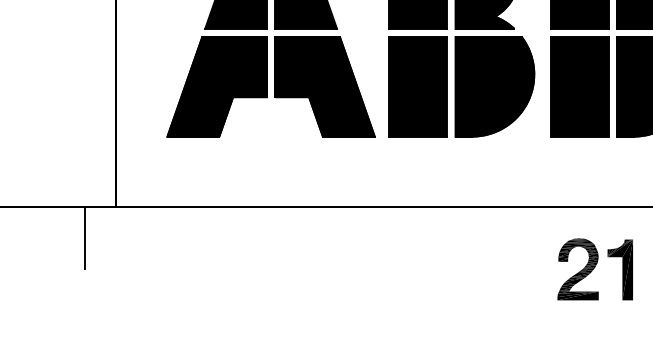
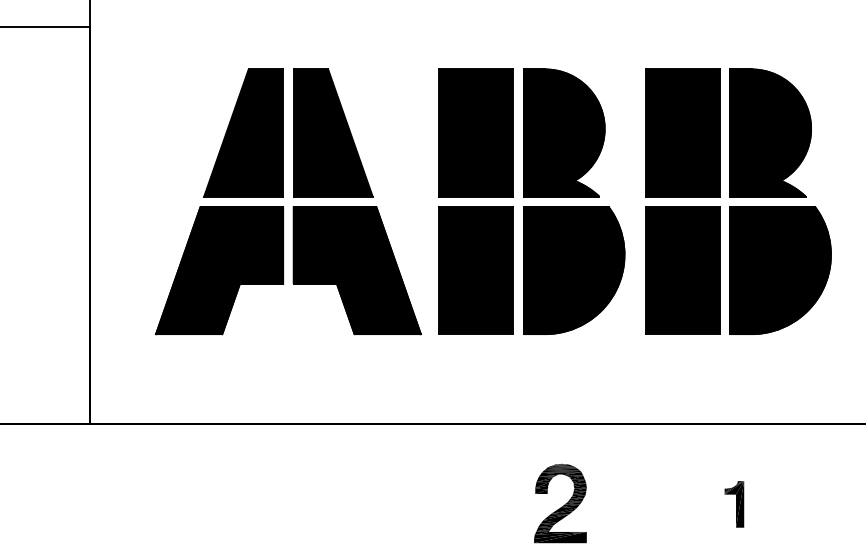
line: (84, 237) -> (50, 463), removed
part: (578, 269) -> (560, 503), moved
part: (620, 270) -> (734, 504), size x0.6

